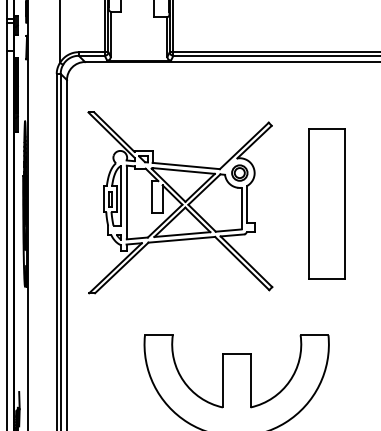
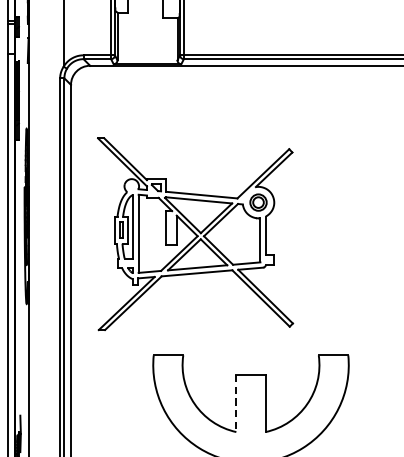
part: (180, 202) -> (195, 233), moved
part: (326, 203) -> (346, 215), removed
line: (222, 380) -> (235, 403), solid -> dashed

